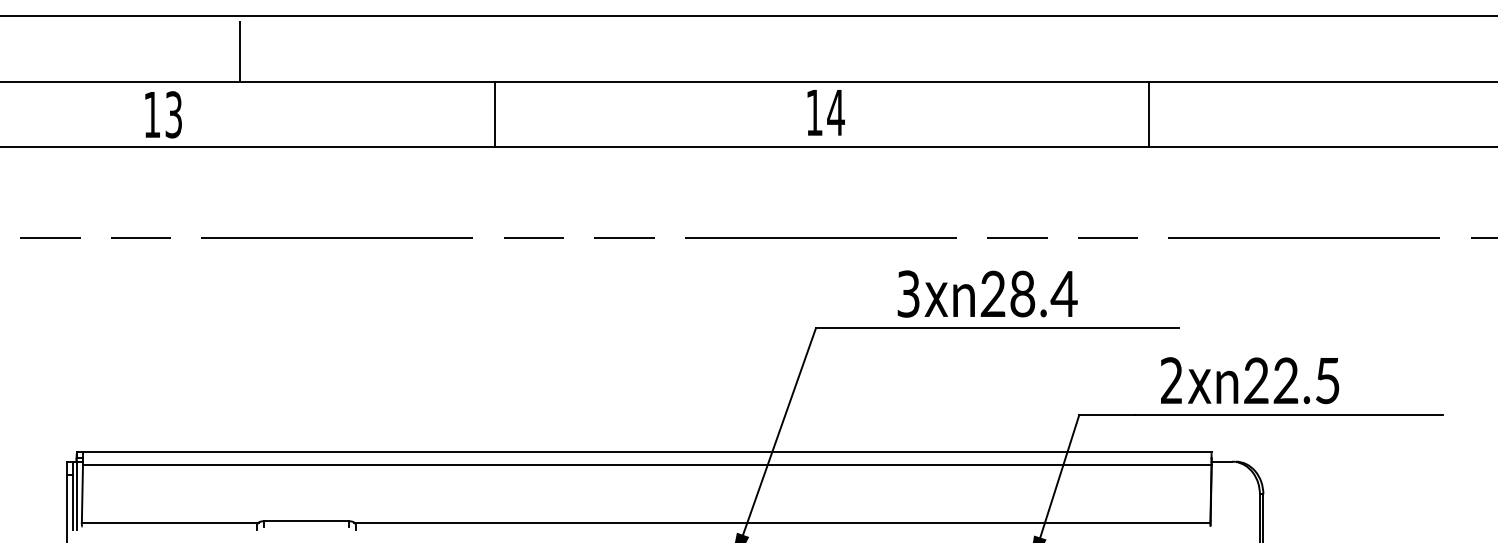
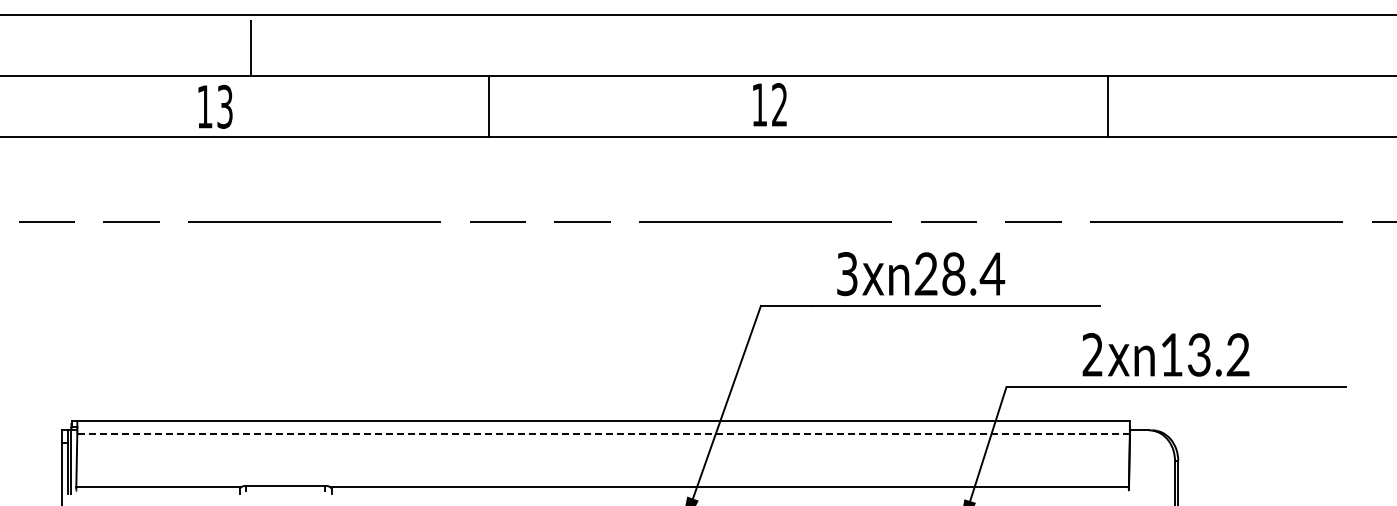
line: (240, 47) -> (251, 44), moved
text: (835, 112) -> (779, 104), 14 -> 12
line: (494, 113) -> (488, 105), moved
line: (1148, 113) -> (1108, 105), moved
text: (163, 114) -> (215, 106), moved
text: (1291, 380) -> (1204, 354), 22.5 -> 13.2
line: (647, 465) -> (603, 433), solid -> dashed

